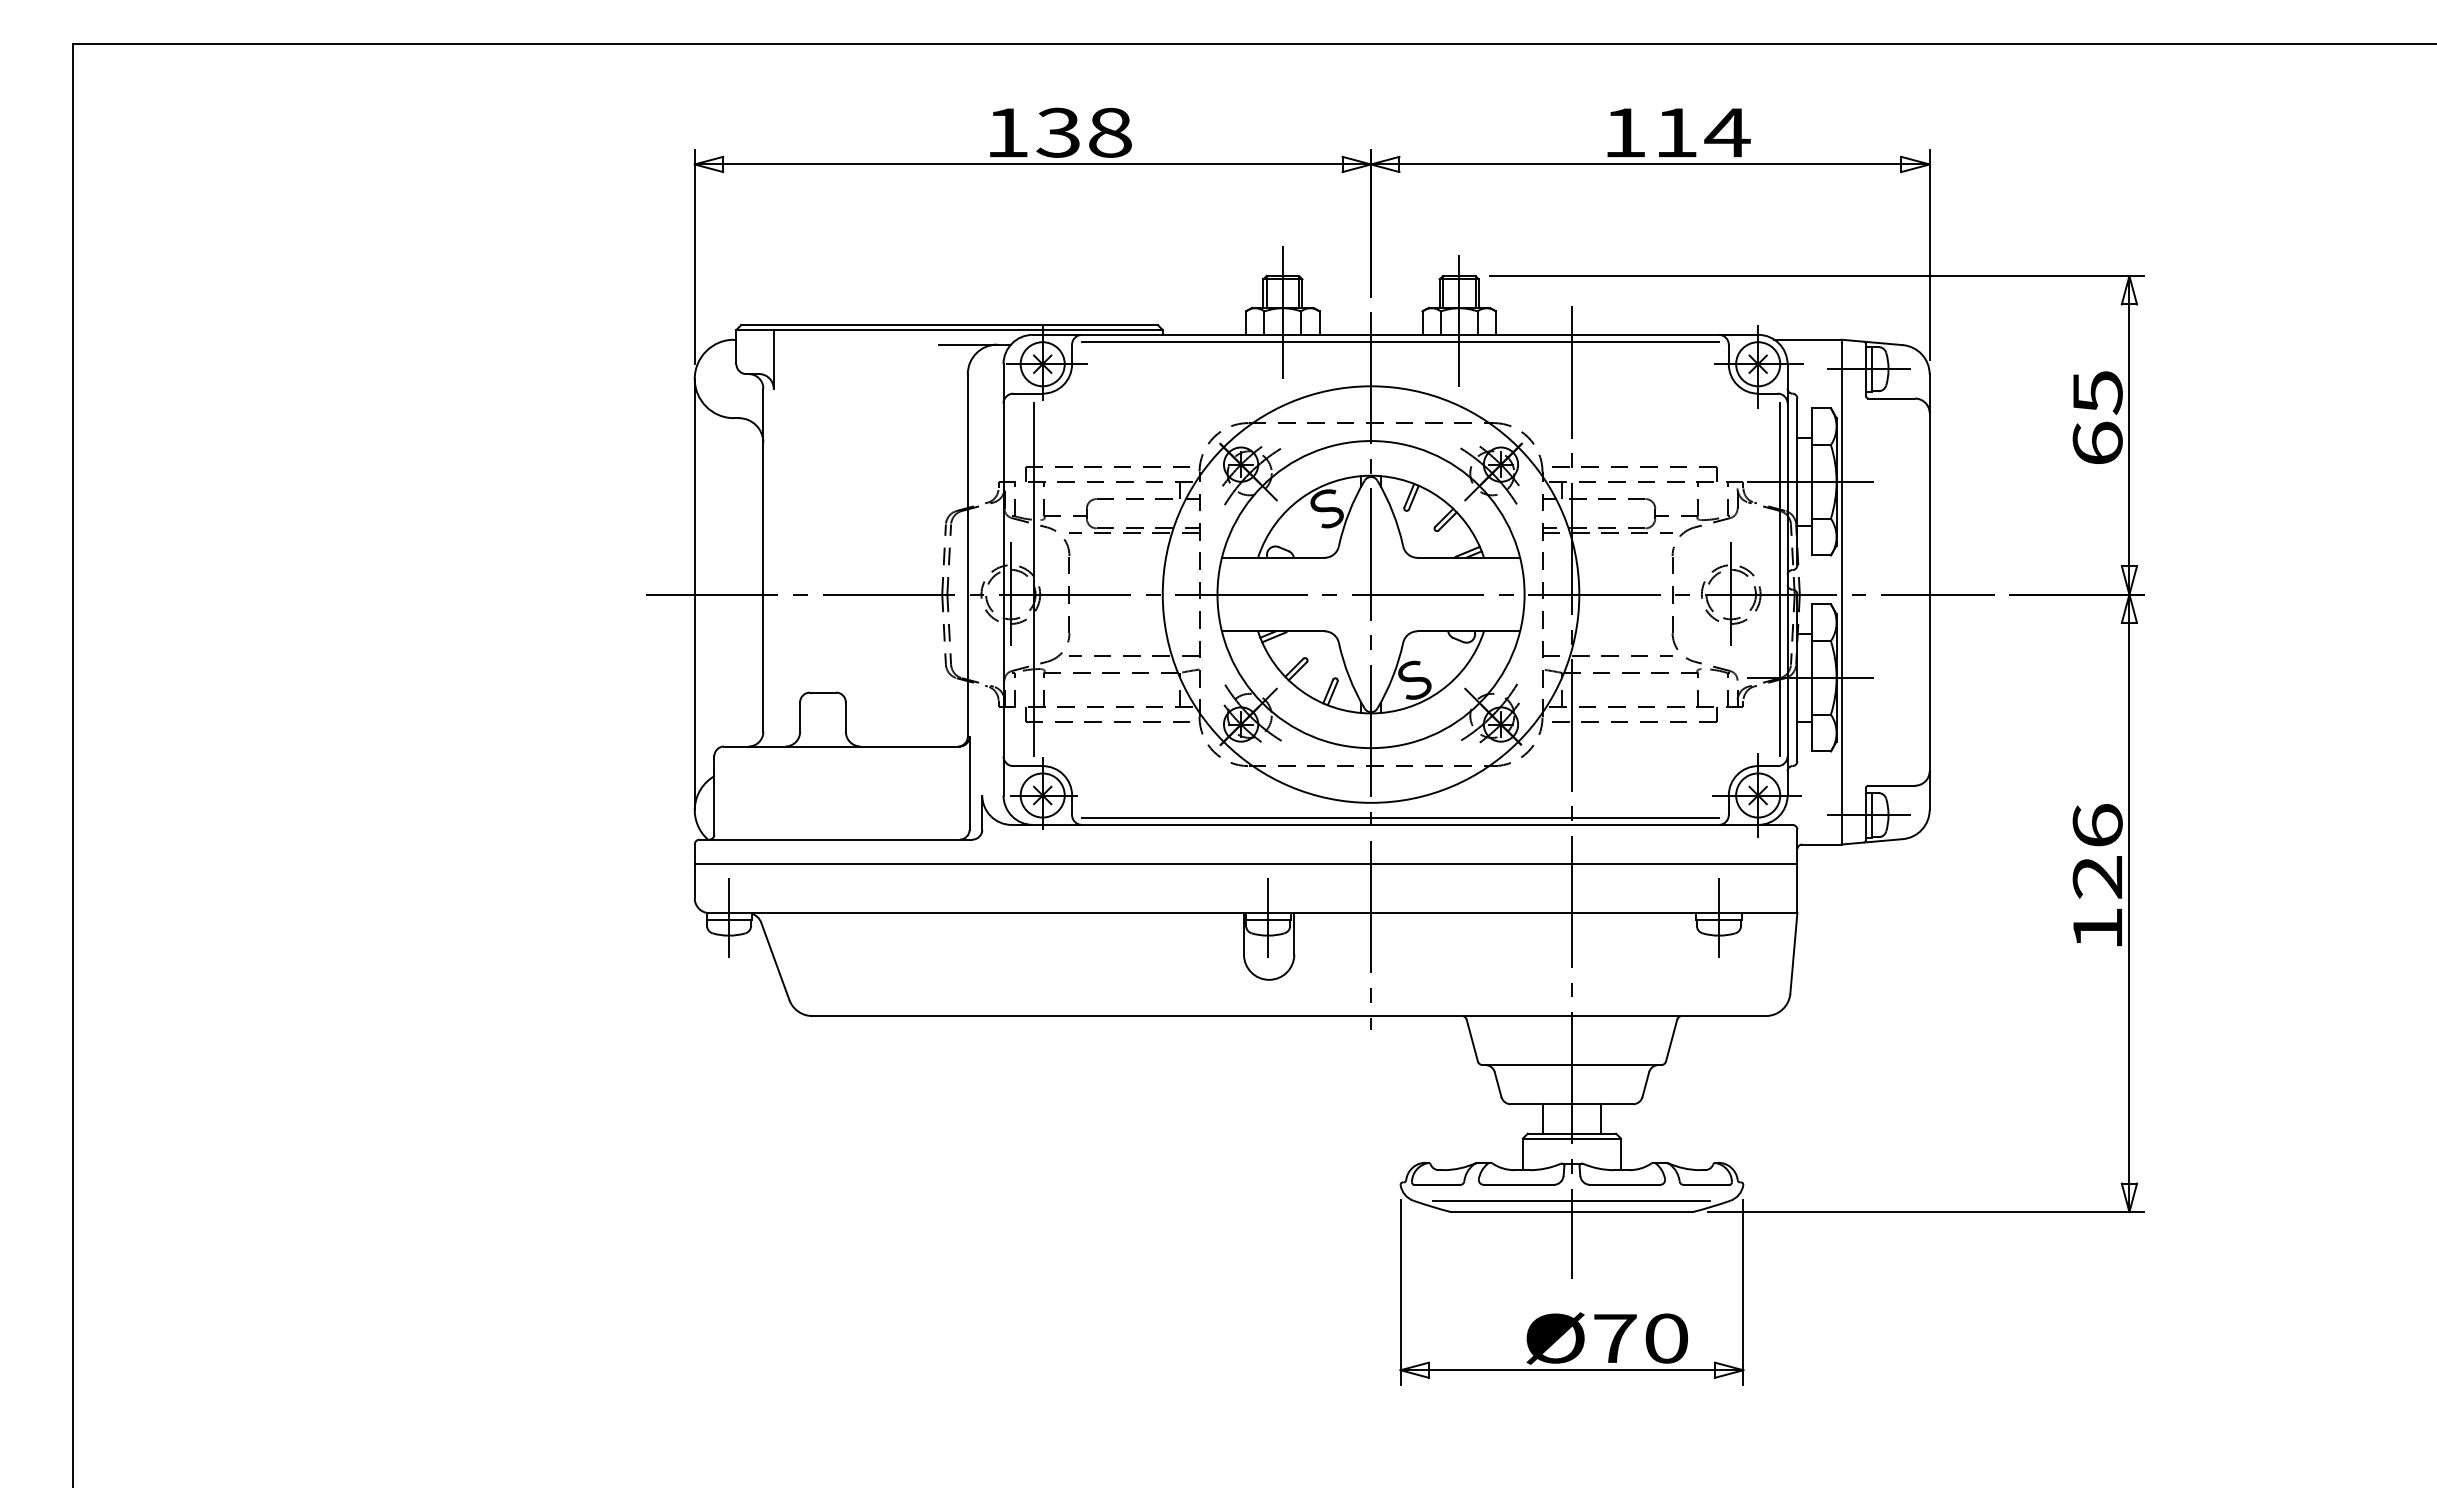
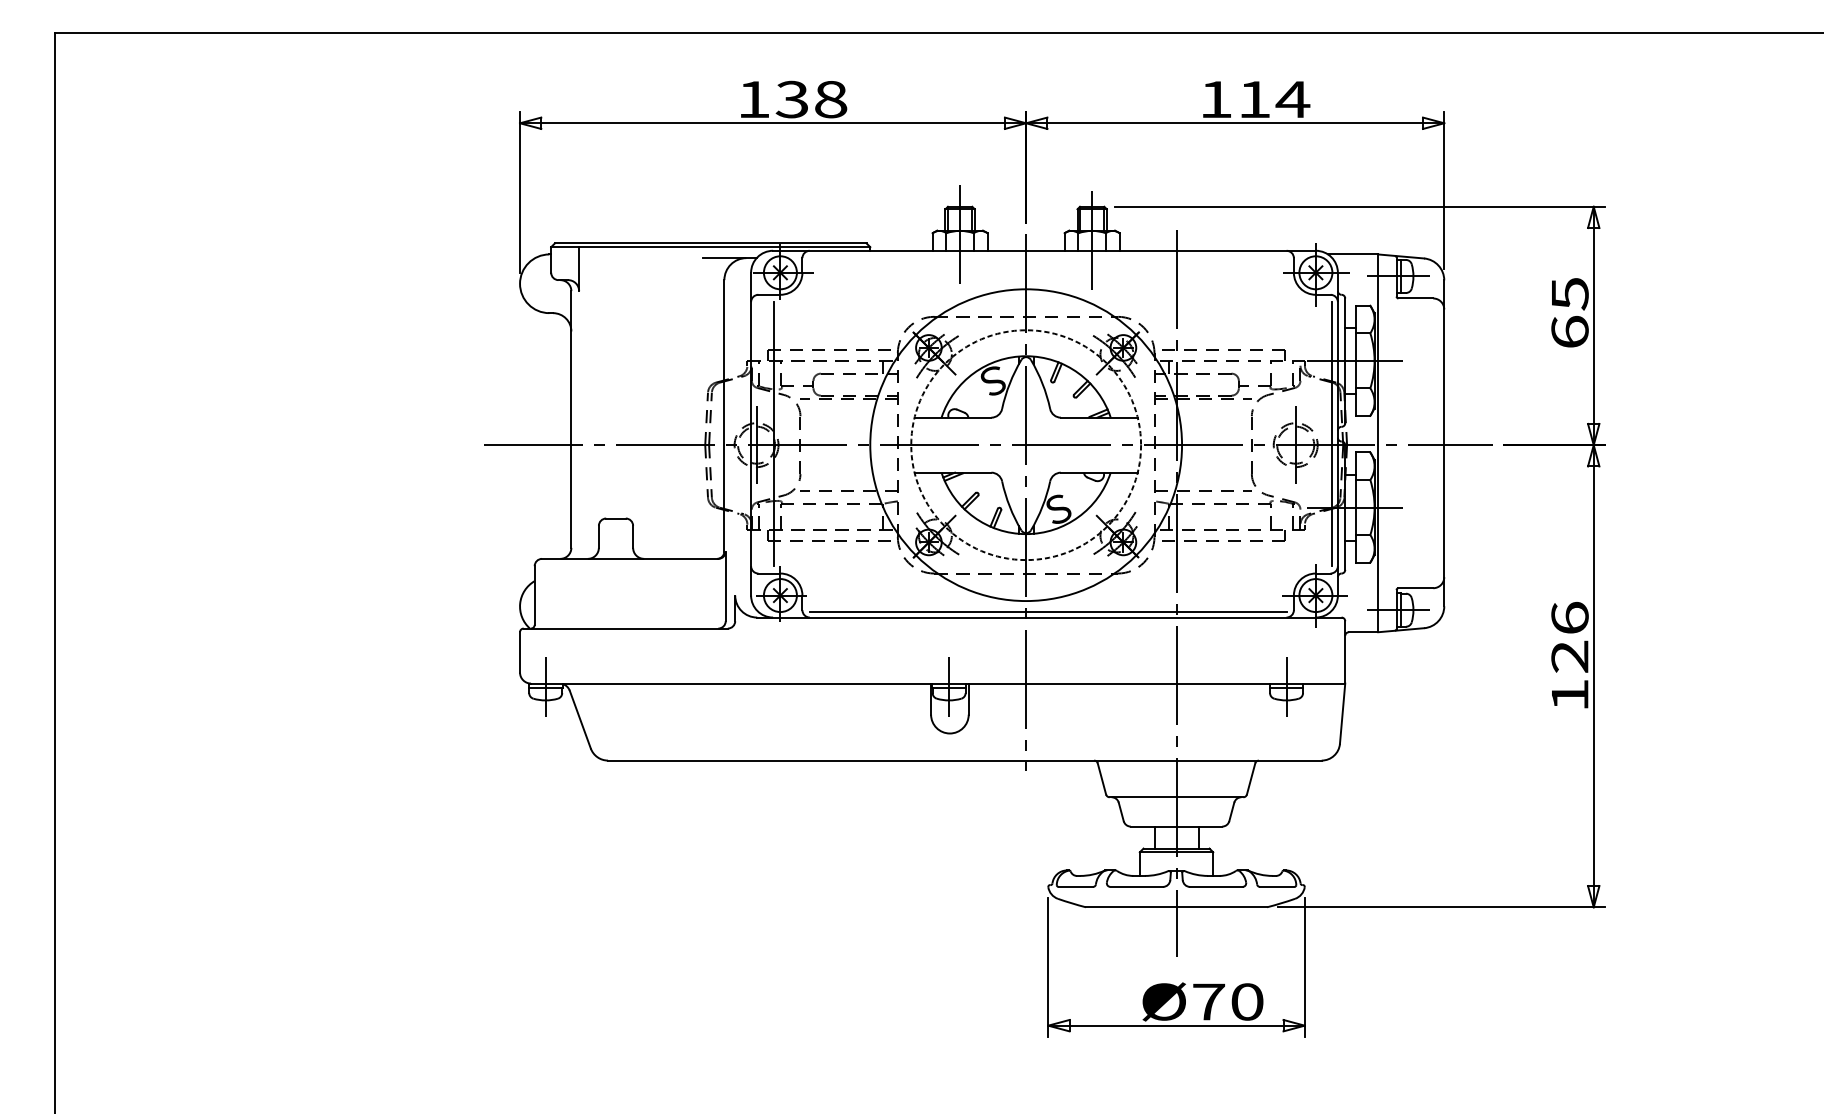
line: (1399, 342) -> (1047, 256), removed
line: (694, 594) -> (519, 445), removed
circle: (1370, 594) -> (1025, 445), solid -> dashed
line: (1245, 864) -> (932, 647), removed
line: (1571, 1201) -> (1176, 899), removed

